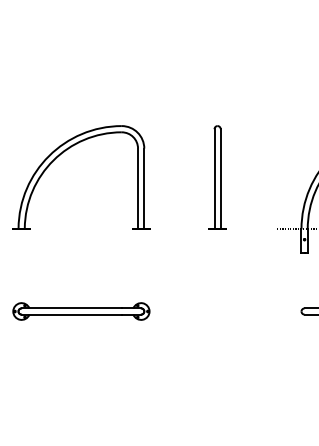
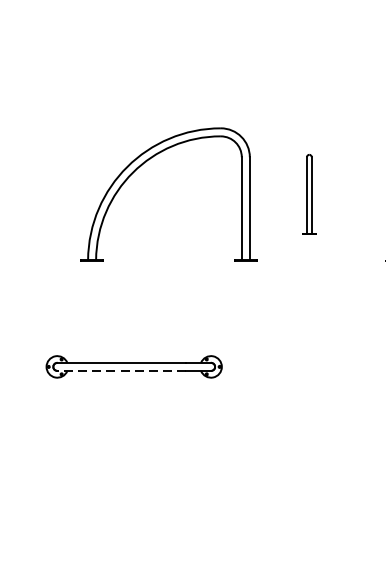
part: (64, 152) -> (147, 162), moved
part: (217, 177) -> (309, 194), size x0.6
line: (71, 314) -> (121, 370), solid -> dashed

